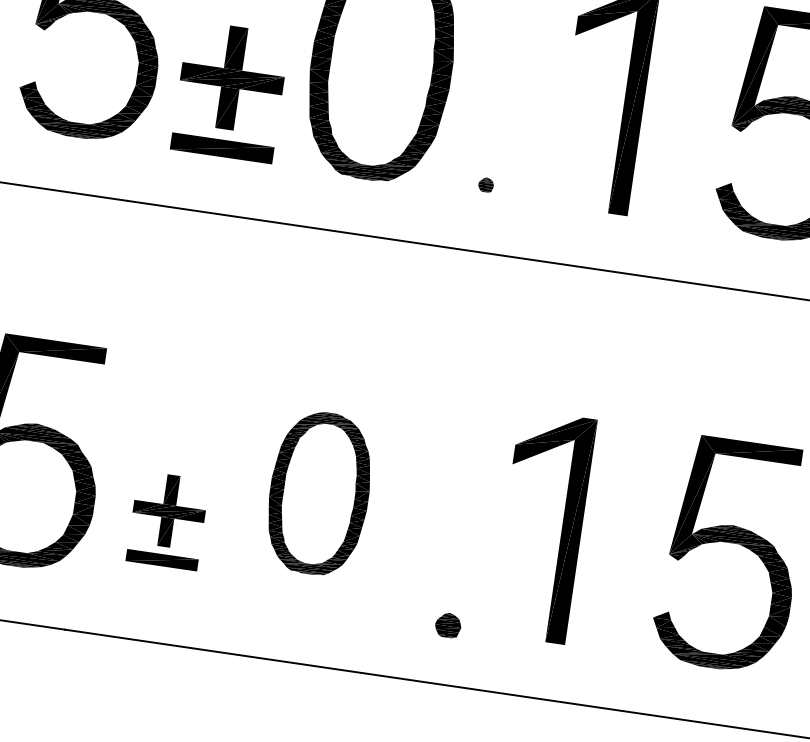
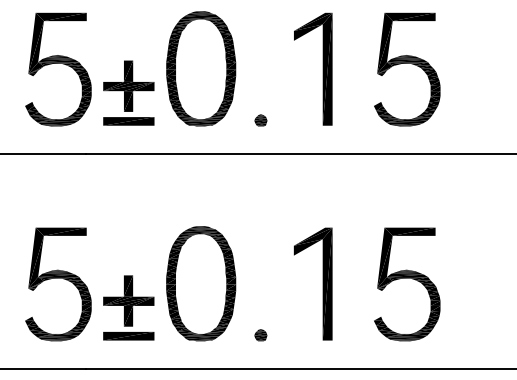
part: (485, 184) -> (260, 120), size x1.67
part: (319, 493) -> (201, 283), size x1.43
part: (167, 519) -> (128, 307), size x1.43
part: (447, 625) -> (260, 335), moved

